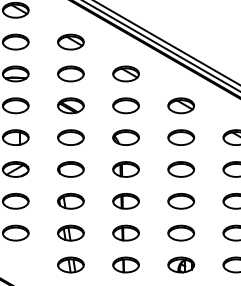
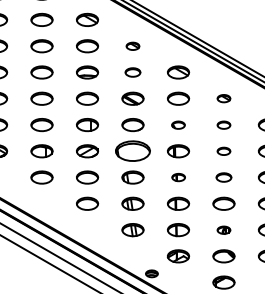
part: (70, 42) -> (132, 46), size x0.6
part: (70, 73) -> (132, 72), size x0.7
part: (180, 105) -> (223, 98), size x0.6
part: (126, 138) -> (178, 125), size x0.6
part: (180, 138) -> (223, 125), size x0.6
part: (70, 169) -> (132, 151), size x1.6
part: (180, 169) -> (223, 151), size x0.6
part: (126, 201) -> (178, 177), size x0.6
part: (180, 201) -> (223, 177), size x0.7
part: (180, 265) -> (223, 230), size x0.6

